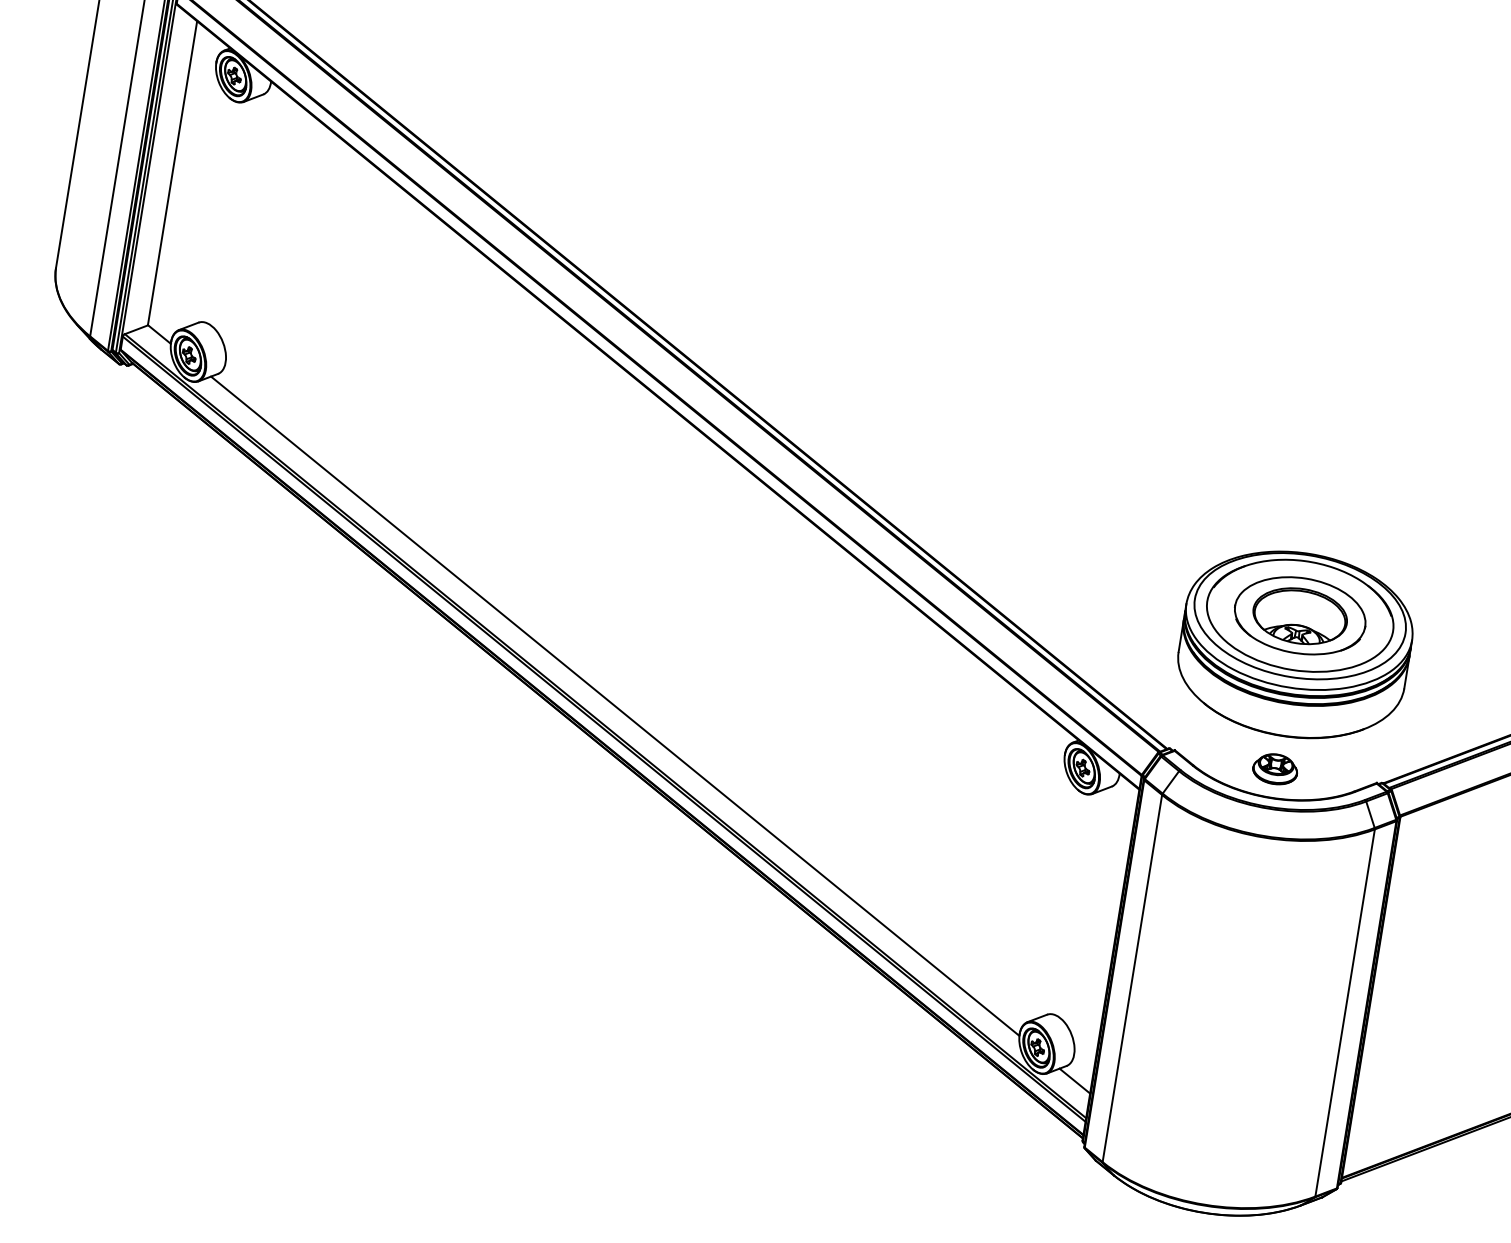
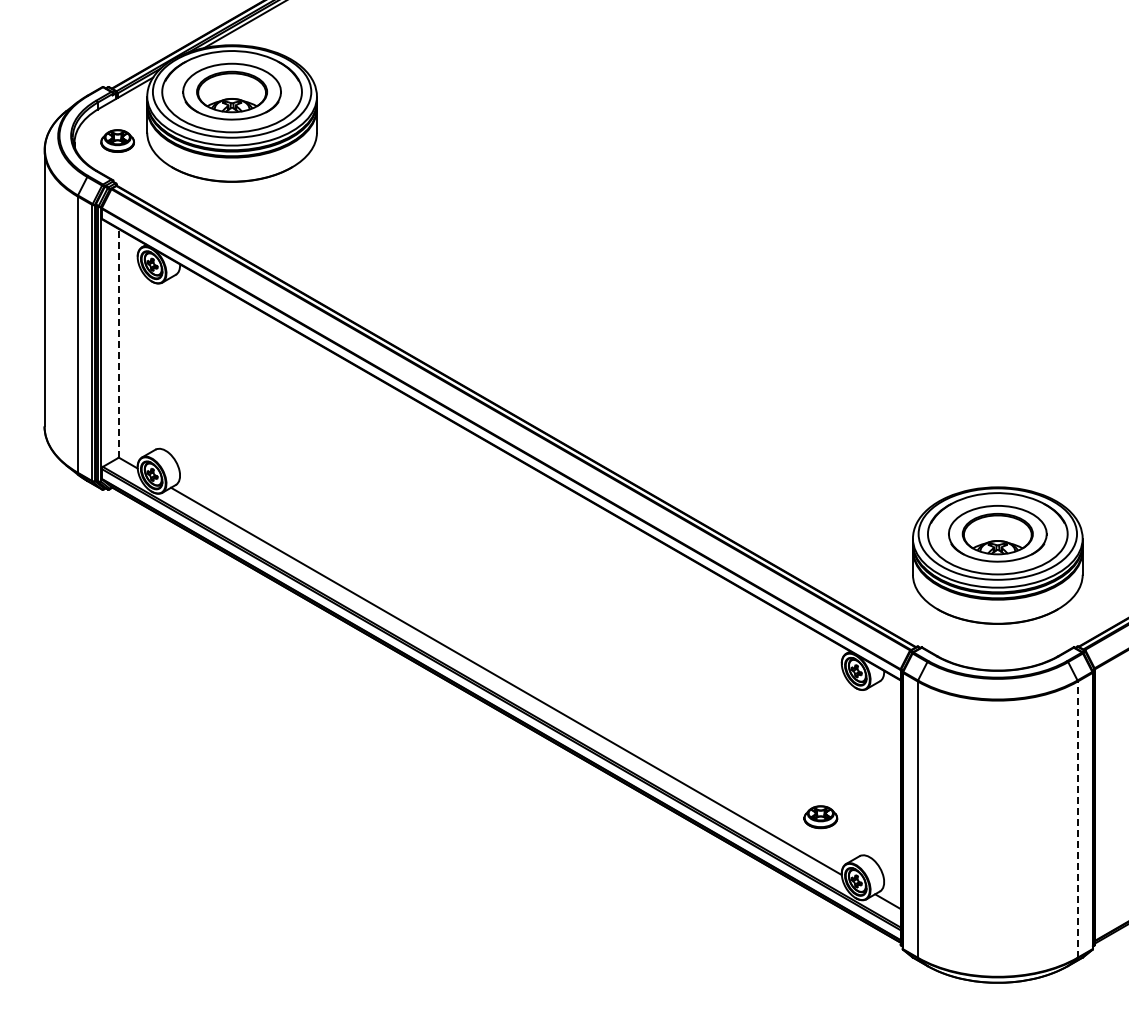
line: (172, 172) -> (118, 342), solid -> dashed
part: (1274, 769) -> (820, 817), moved
line: (1344, 1012) -> (1077, 819), solid -> dashed

